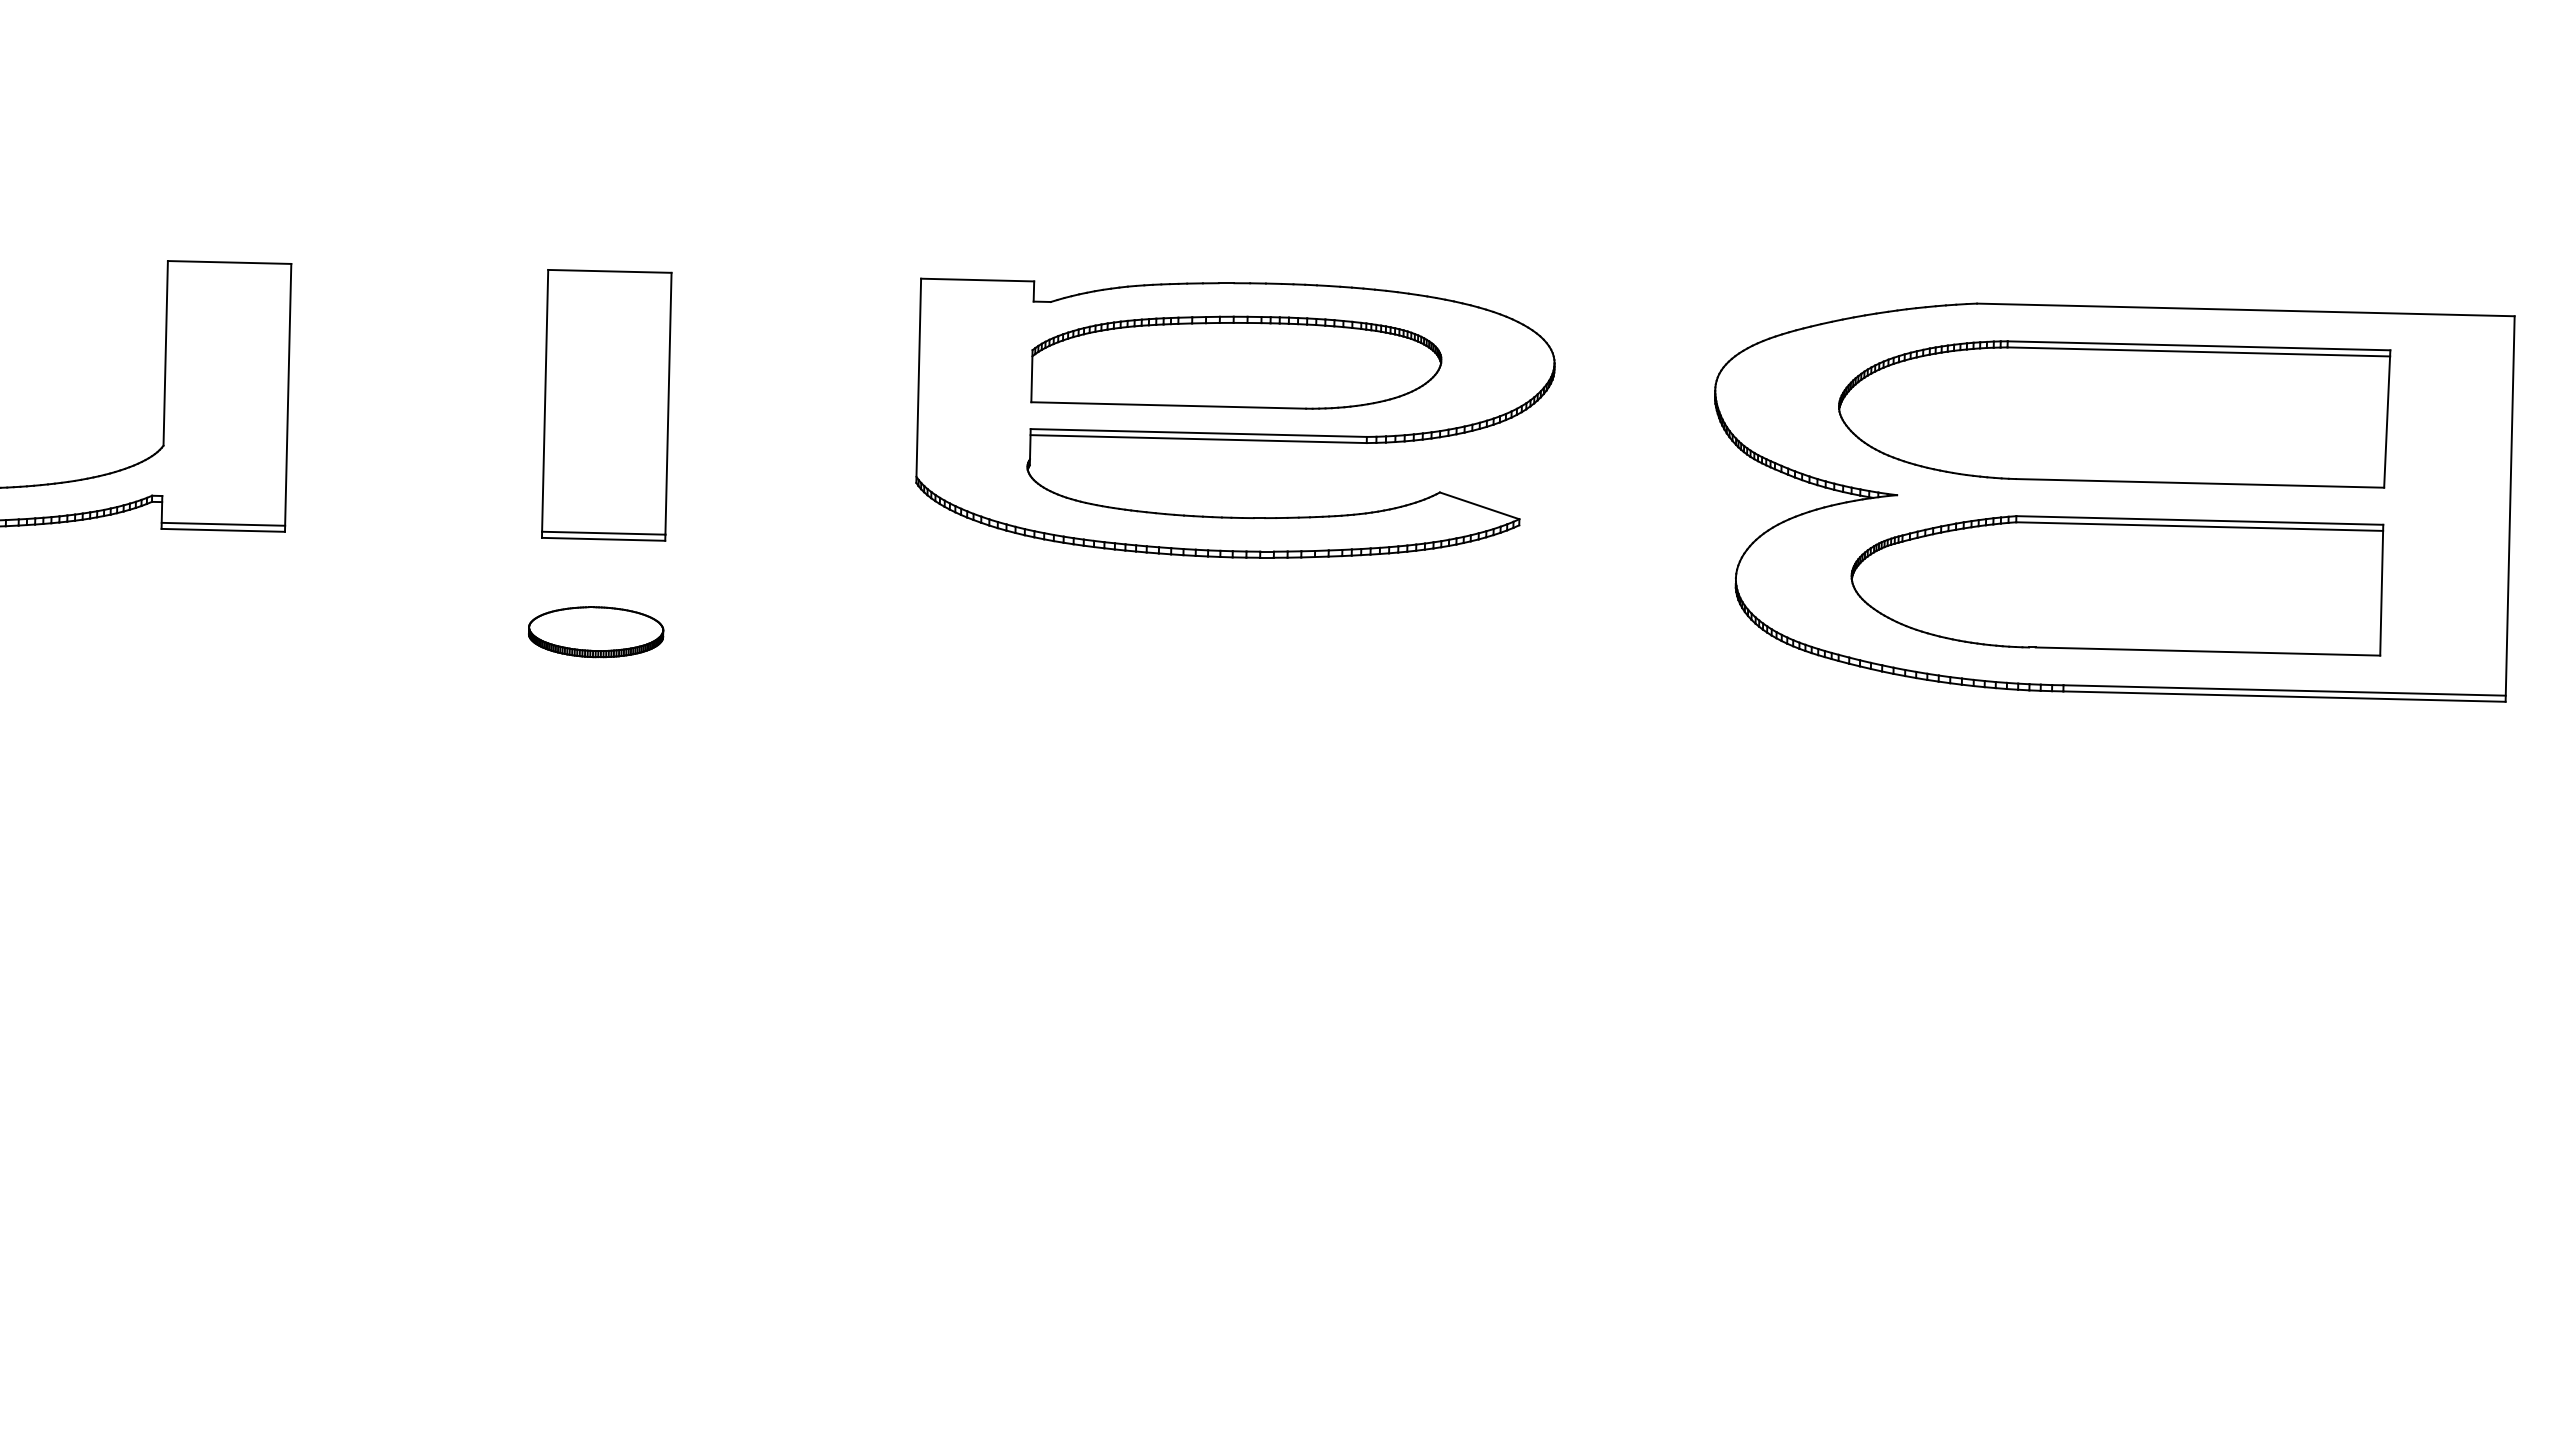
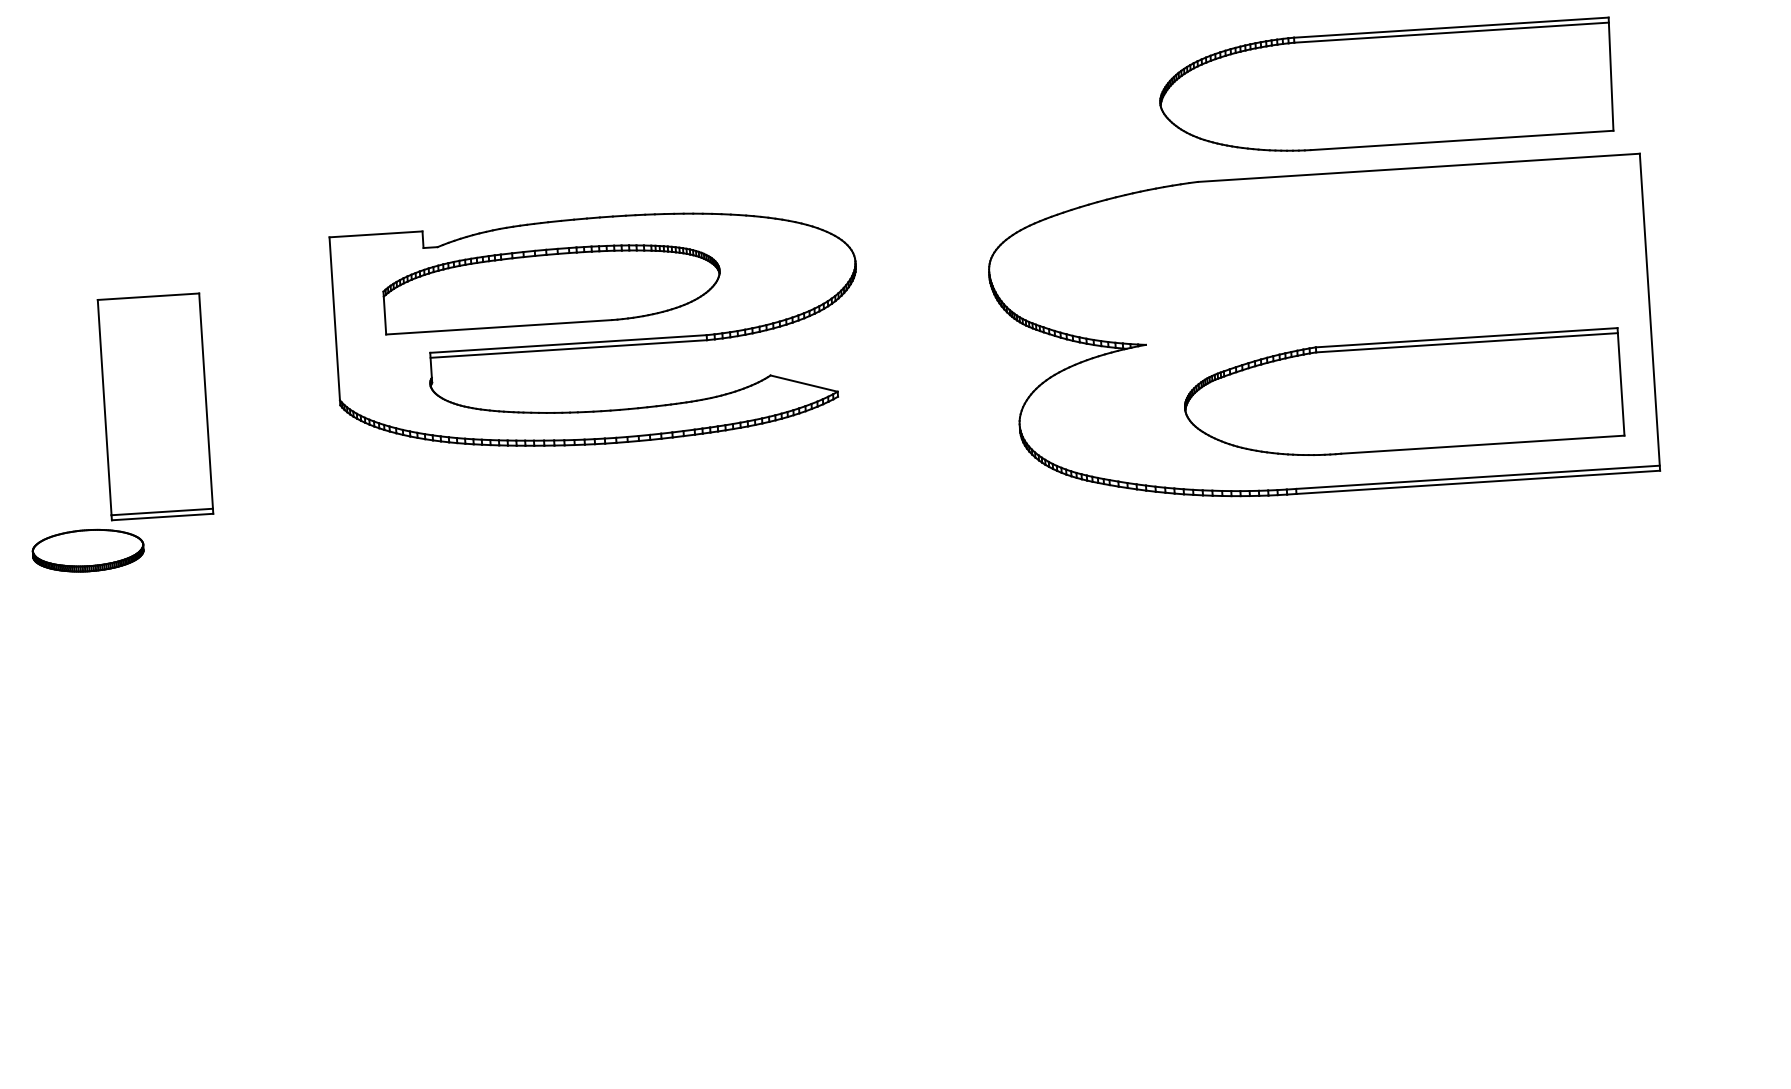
part: (1236, 362) -> (551, 287), moved
part: (606, 405) -> (155, 407), moved
part: (2114, 414) -> (1386, 90), moved
part: (2117, 585) -> (1403, 397), moved

